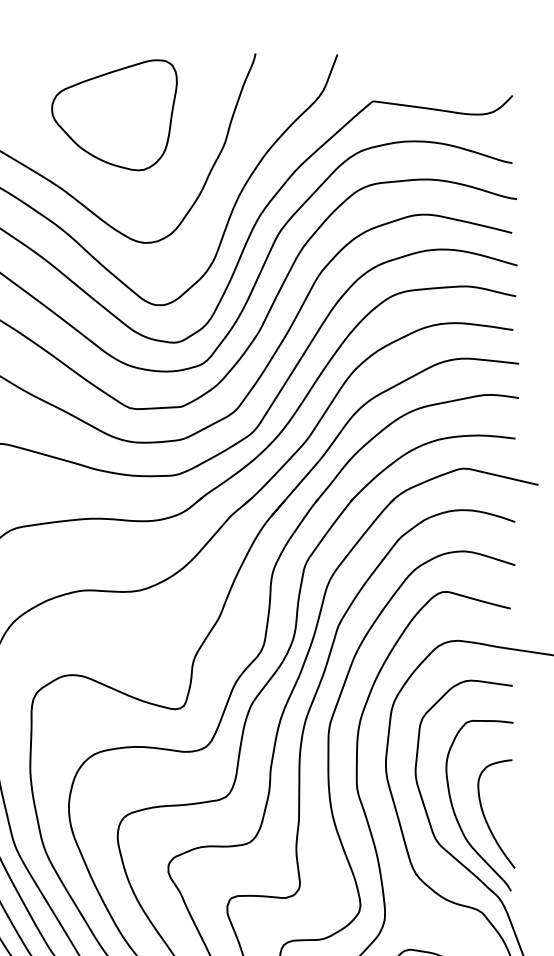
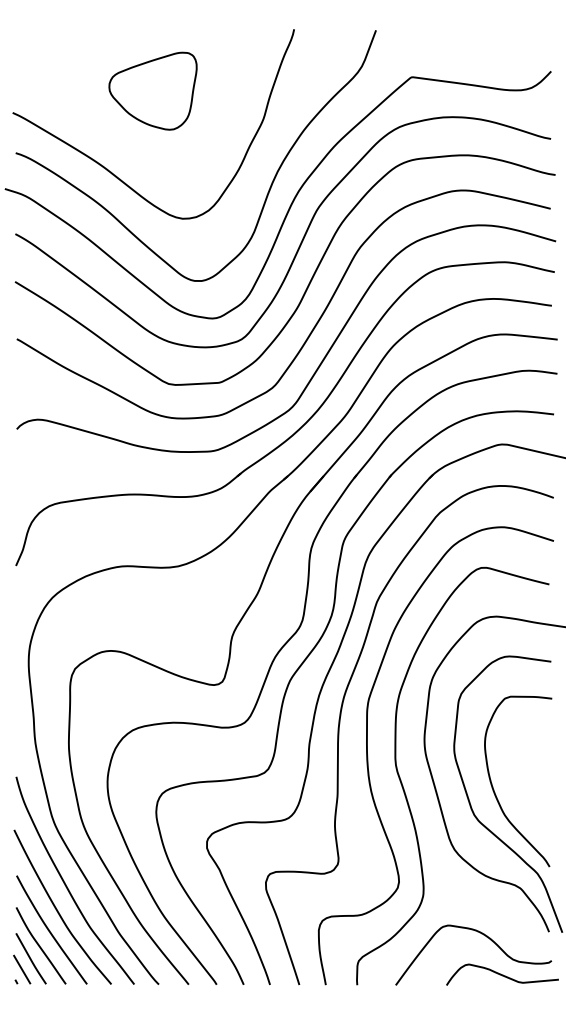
part: (113, 115) -> (152, 91), size x0.7
curve: (485, 817) -> (524, 793), removed

